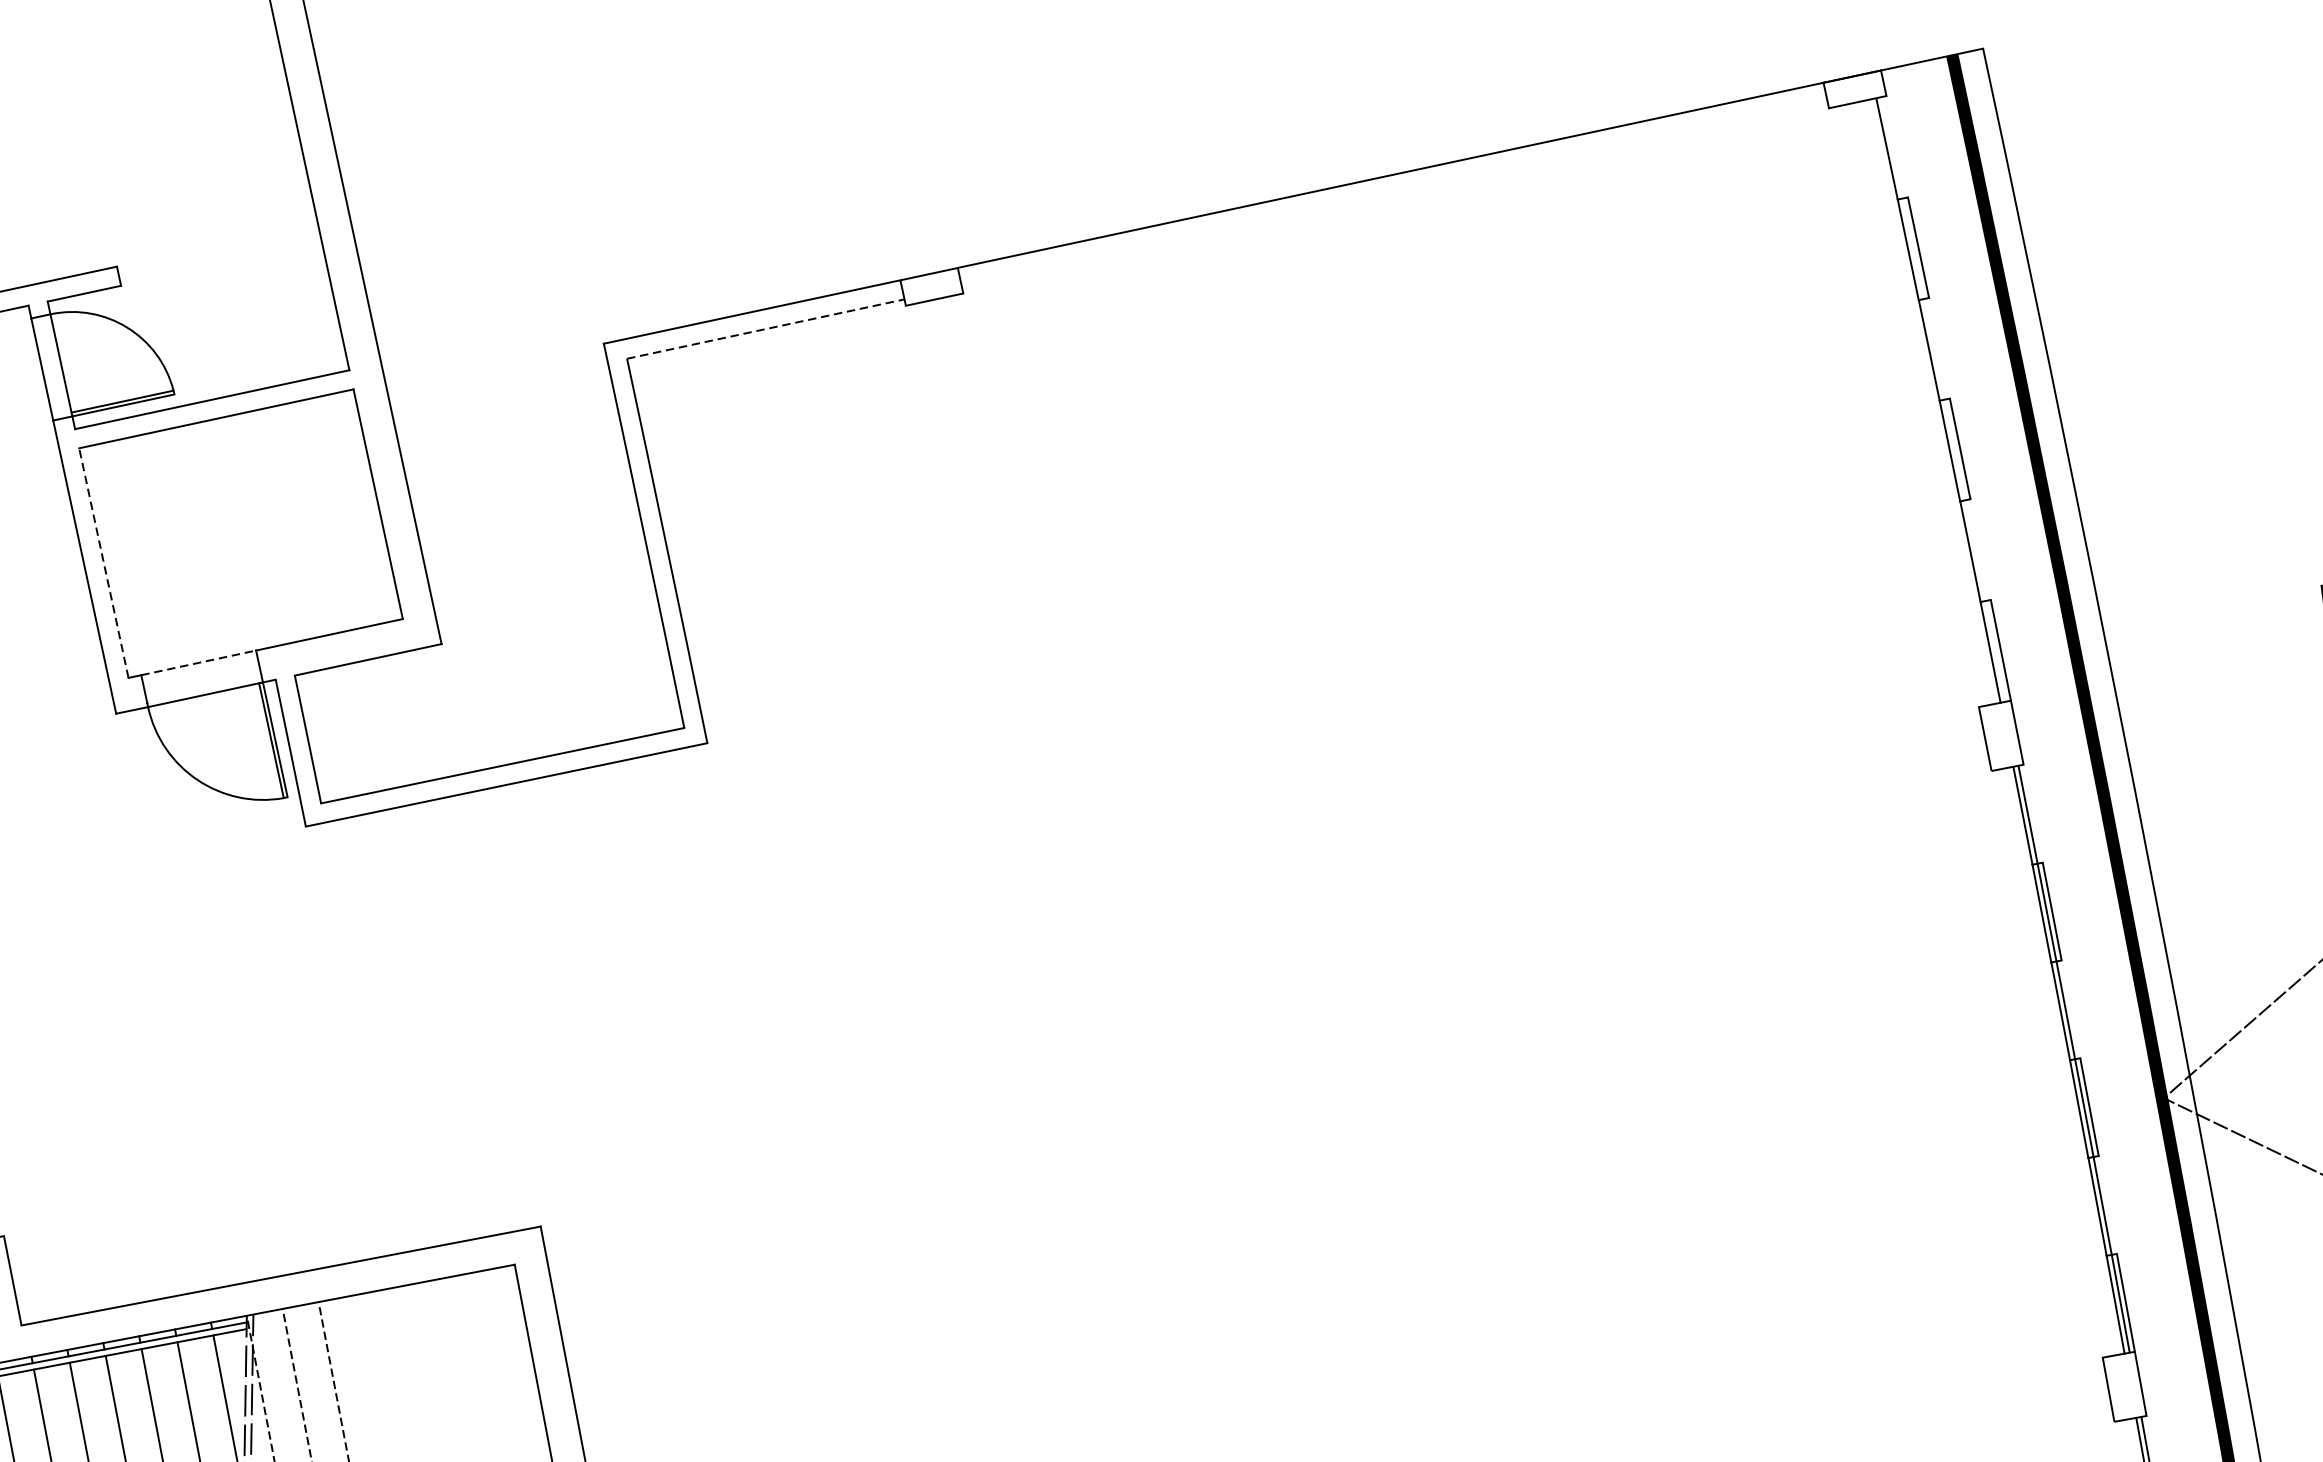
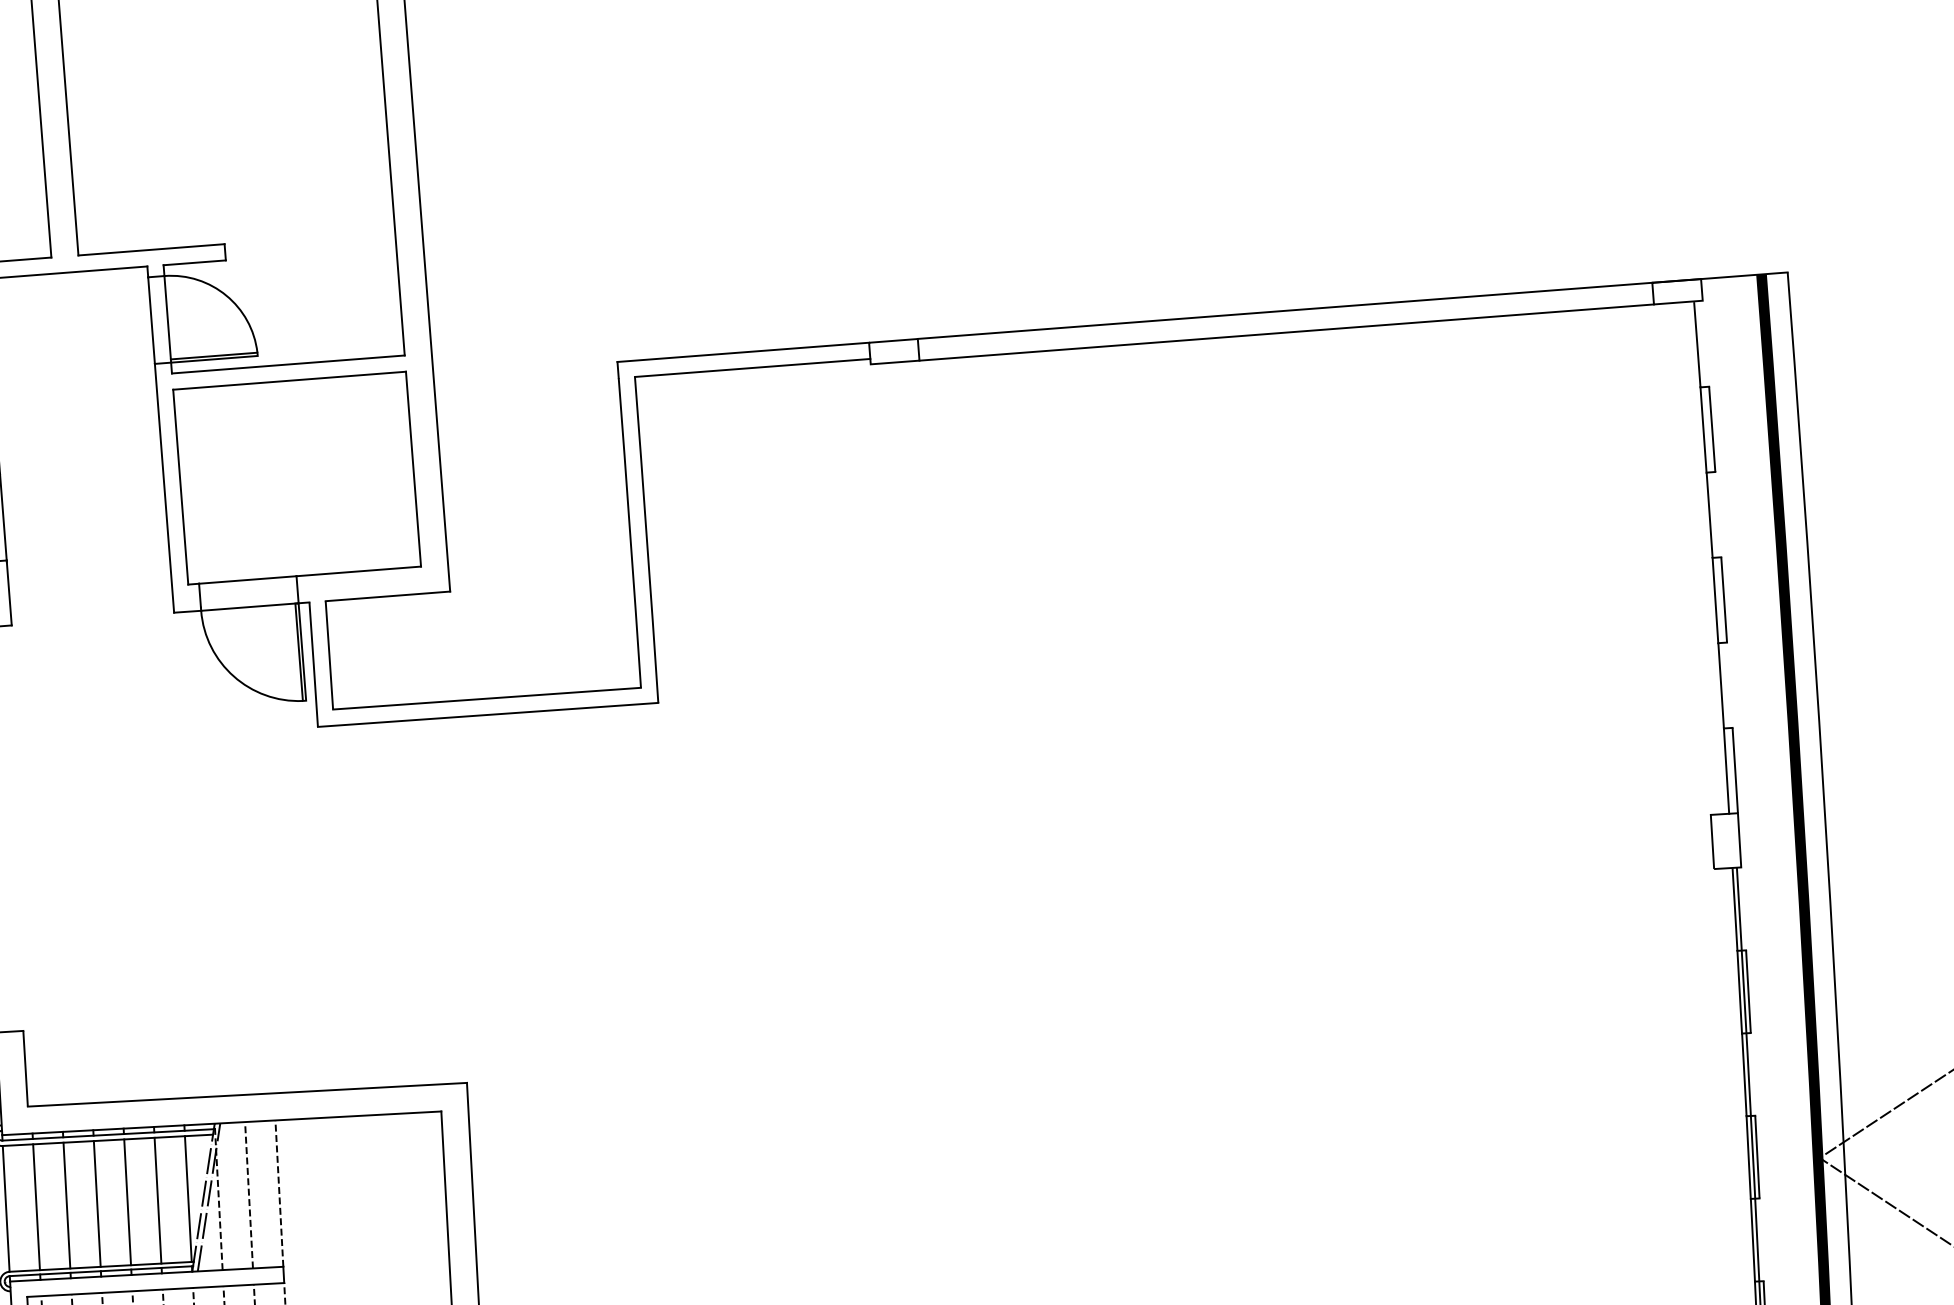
line: (1395, 200) -> (1286, 332), added
line: (766, 328) -> (753, 367), dashed -> solid
line: (103, 563) -> (180, 487), dashed -> solid
line: (198, 662) -> (247, 579), dashed -> solid

